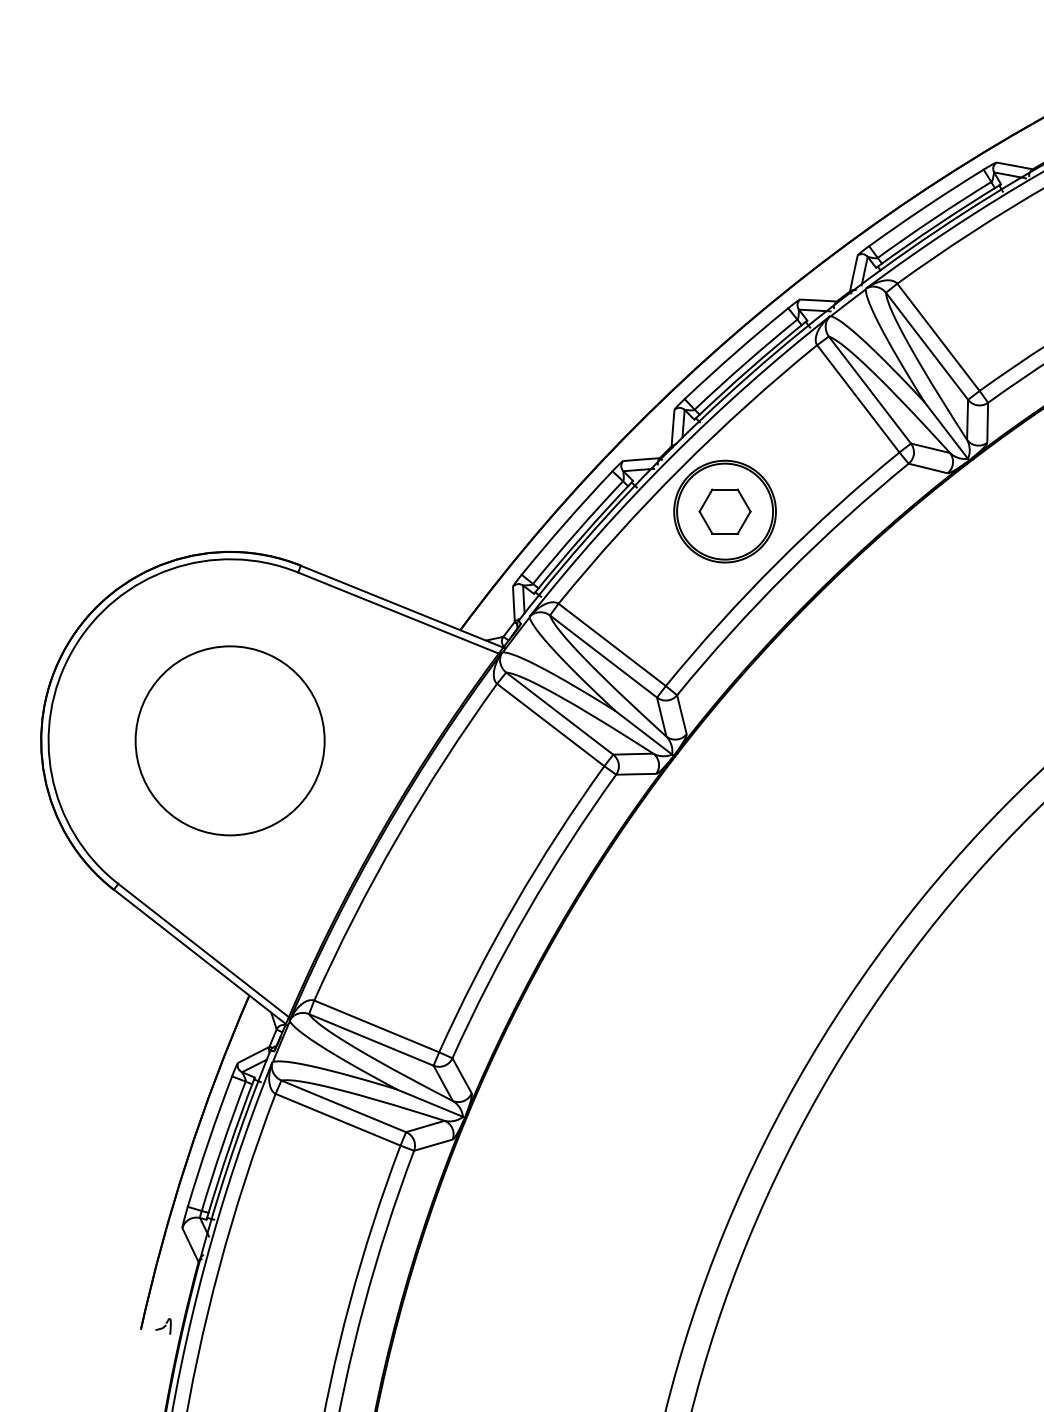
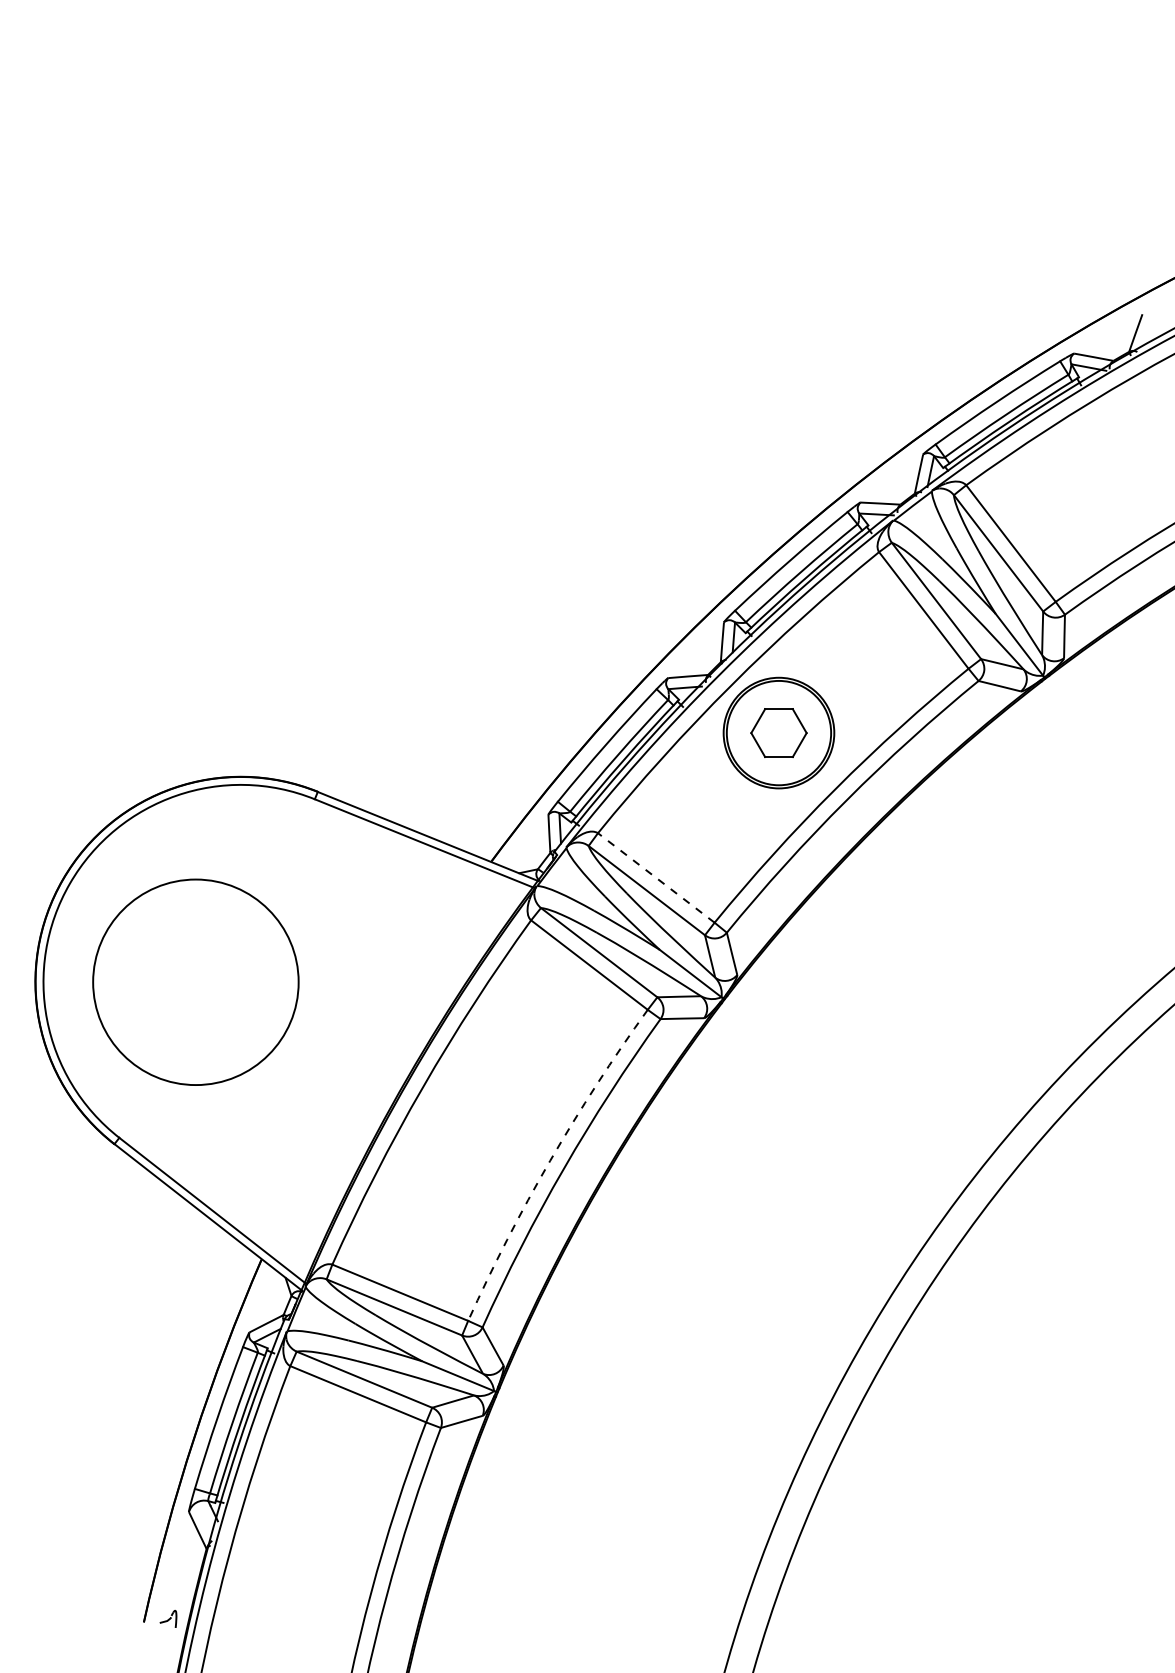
line: (612, 644) -> (656, 877), solid -> dashed
circle: (229, 740) -> (195, 981), moved
arc: (514, 904) -> (550, 1160), solid -> dashed

